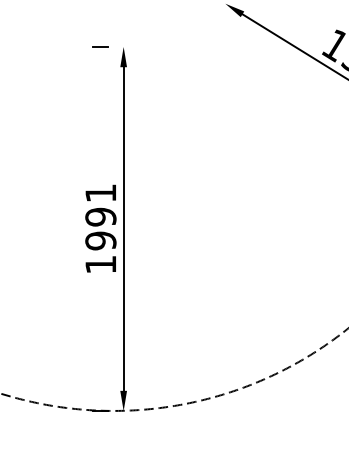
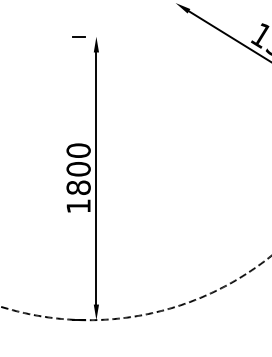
text: (100, 217) -> (78, 169), 1991 -> 1800

